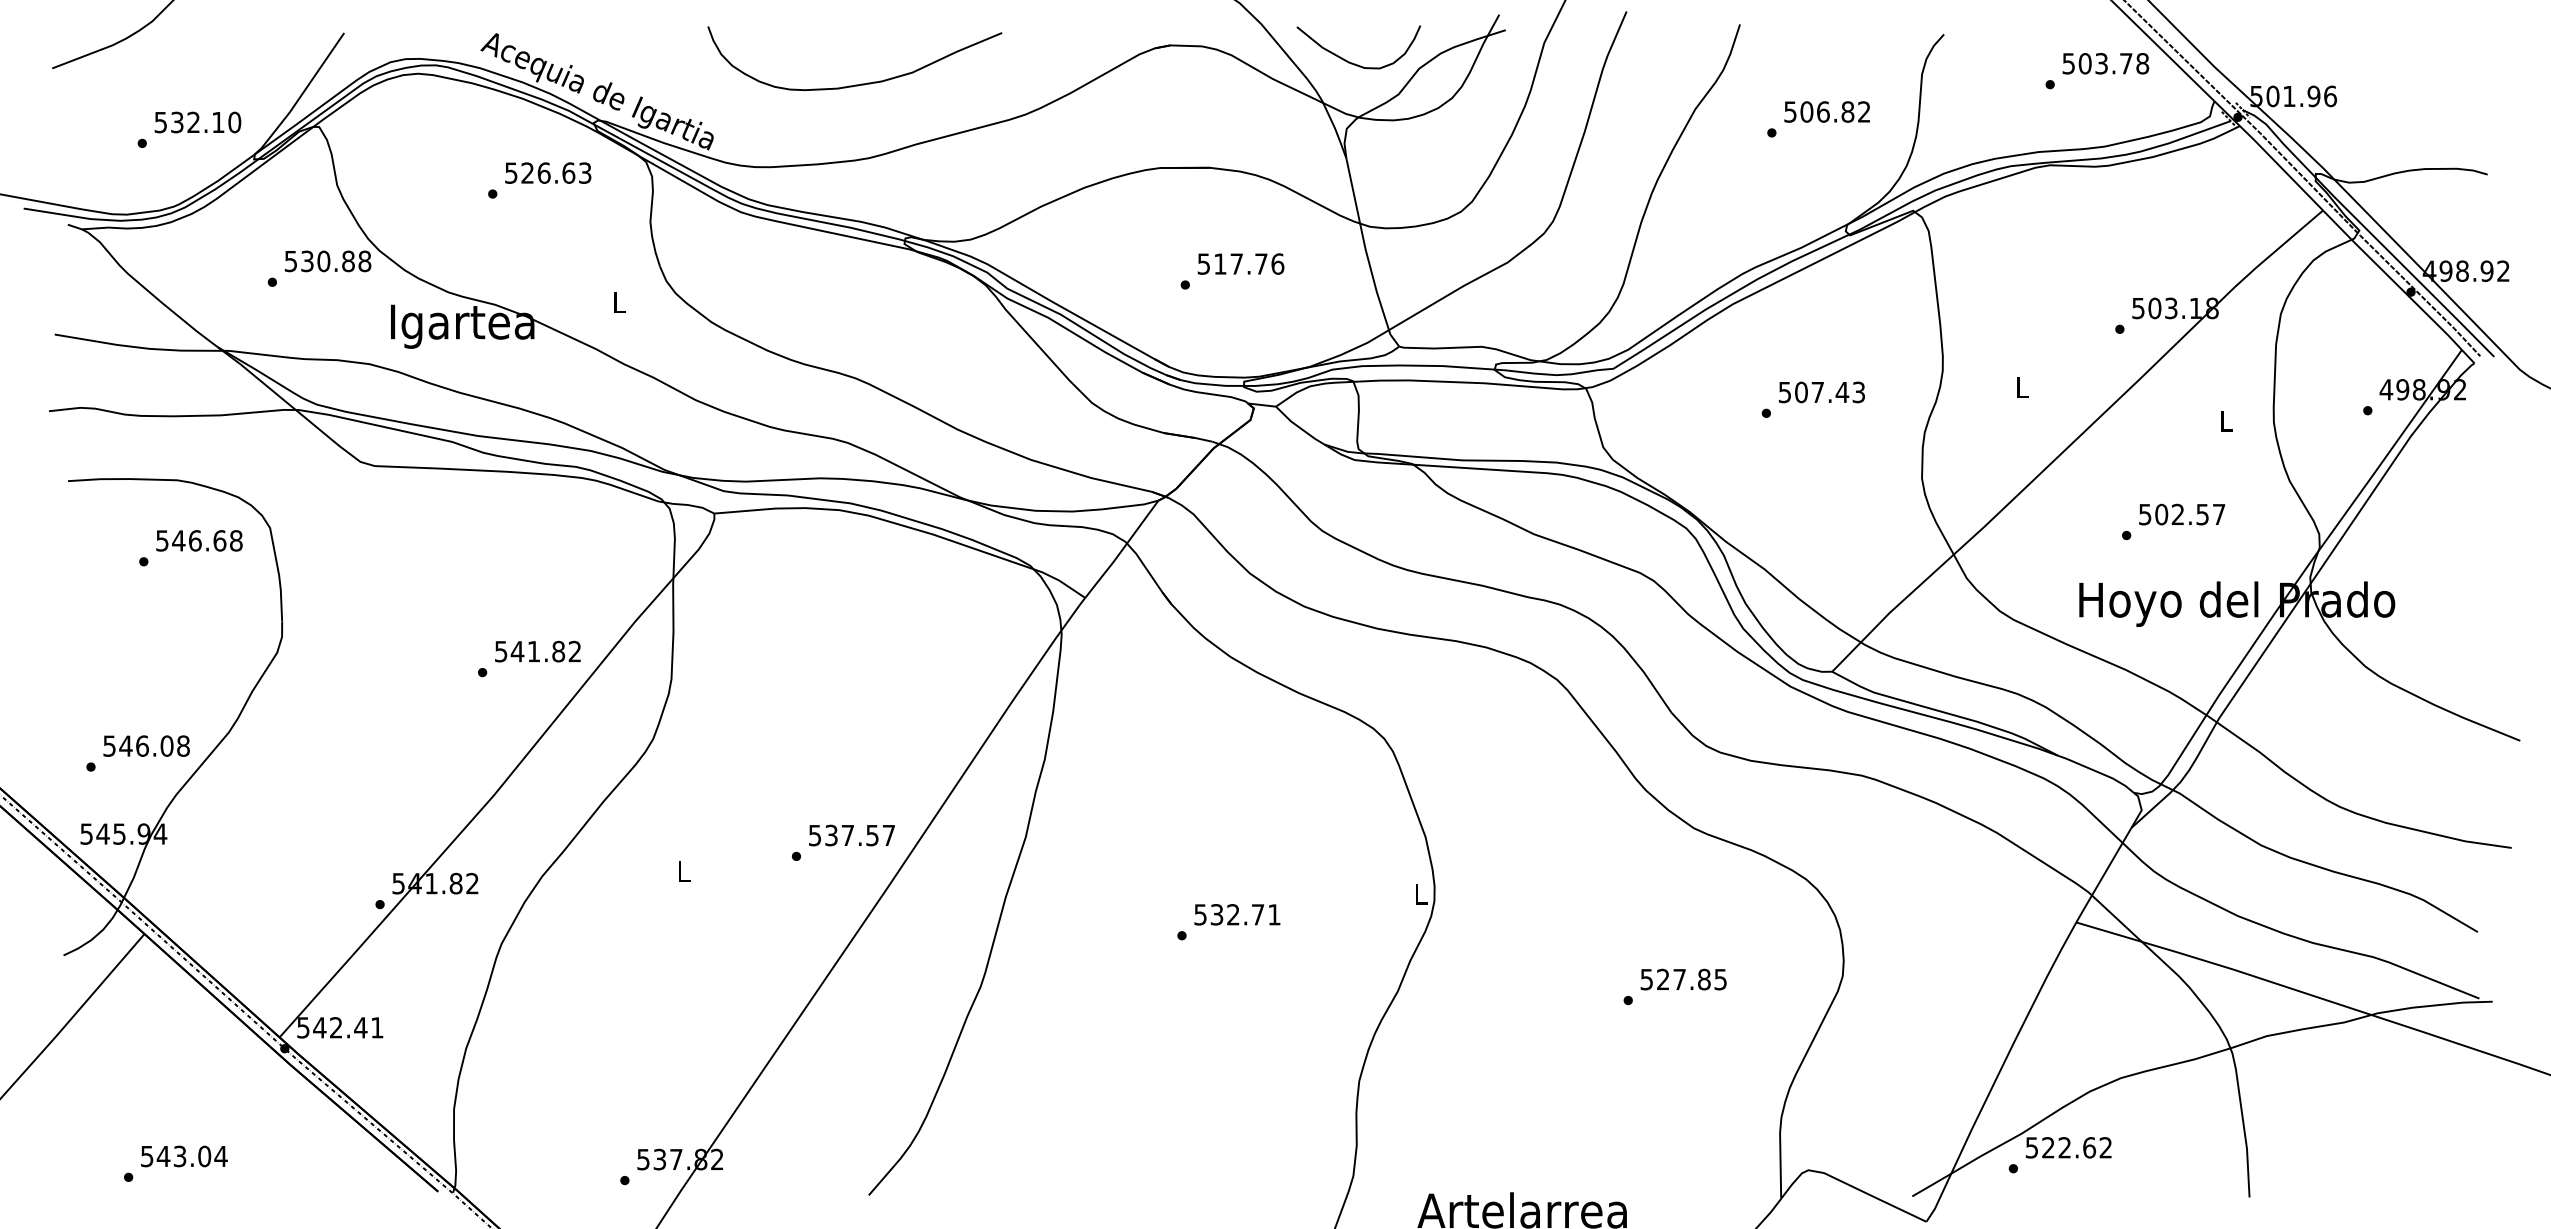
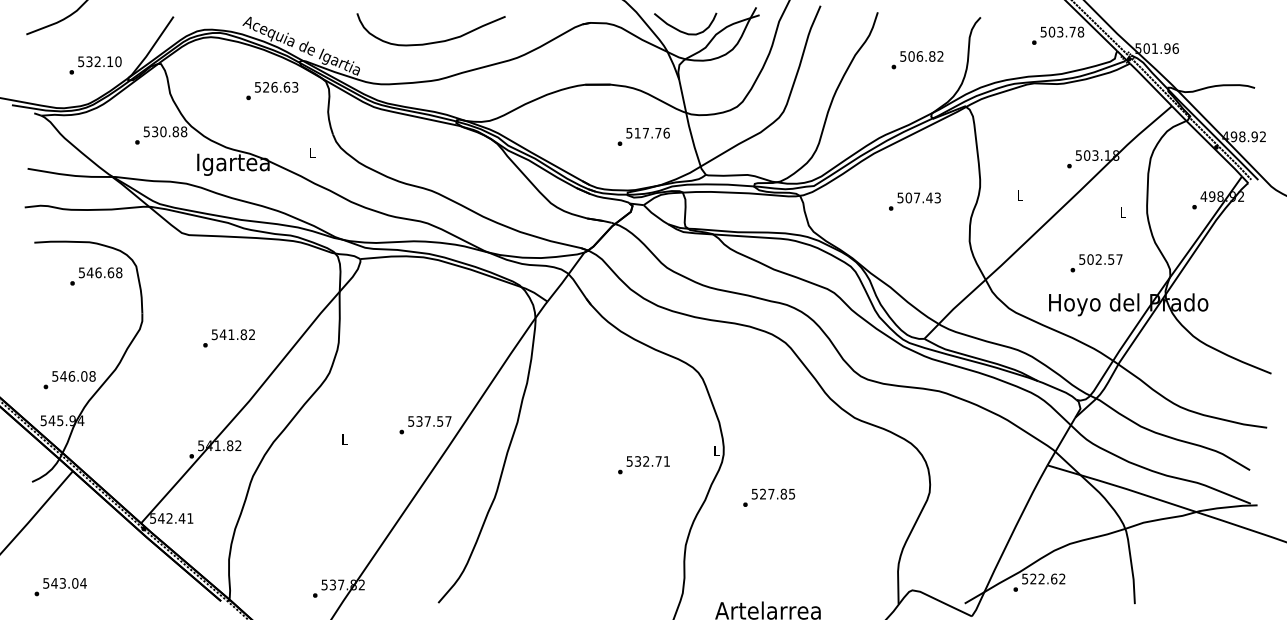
text: (1231, 270) -> (643, 136), moved
text: (528, 659) -> (228, 338), moved
text: (1227, 922) -> (643, 465), moved
text: (1675, 986) -> (769, 497), moved
text: (175, 1164) -> (60, 587), moved

